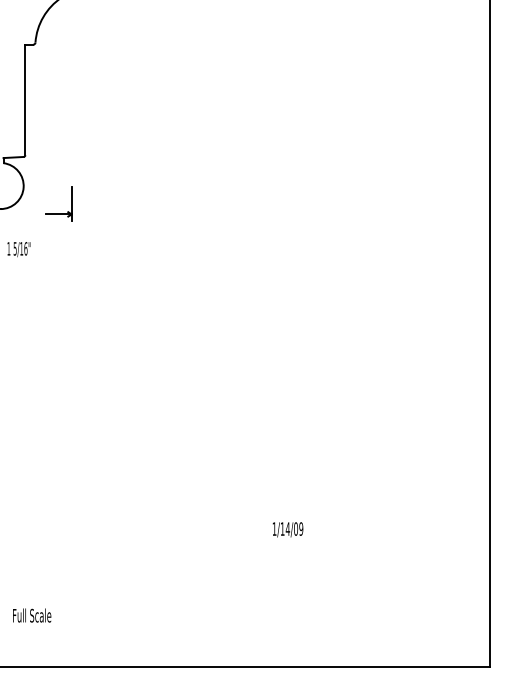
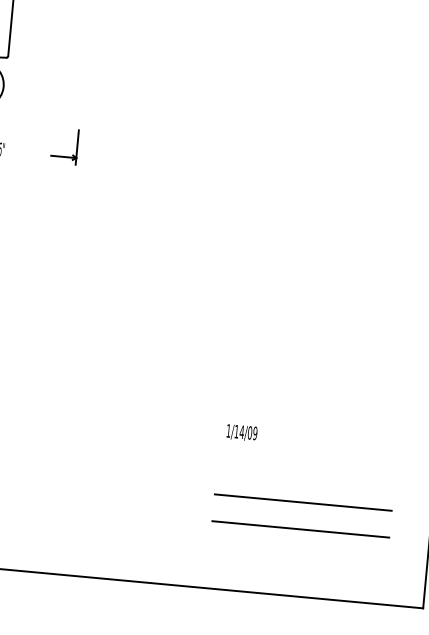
part: (58, 213) -> (63, 155), moved
text: (287, 529) -> (241, 432), moved
line: (360, 572) -> (303, 502), added
line: (360, 599) -> (300, 529), added

